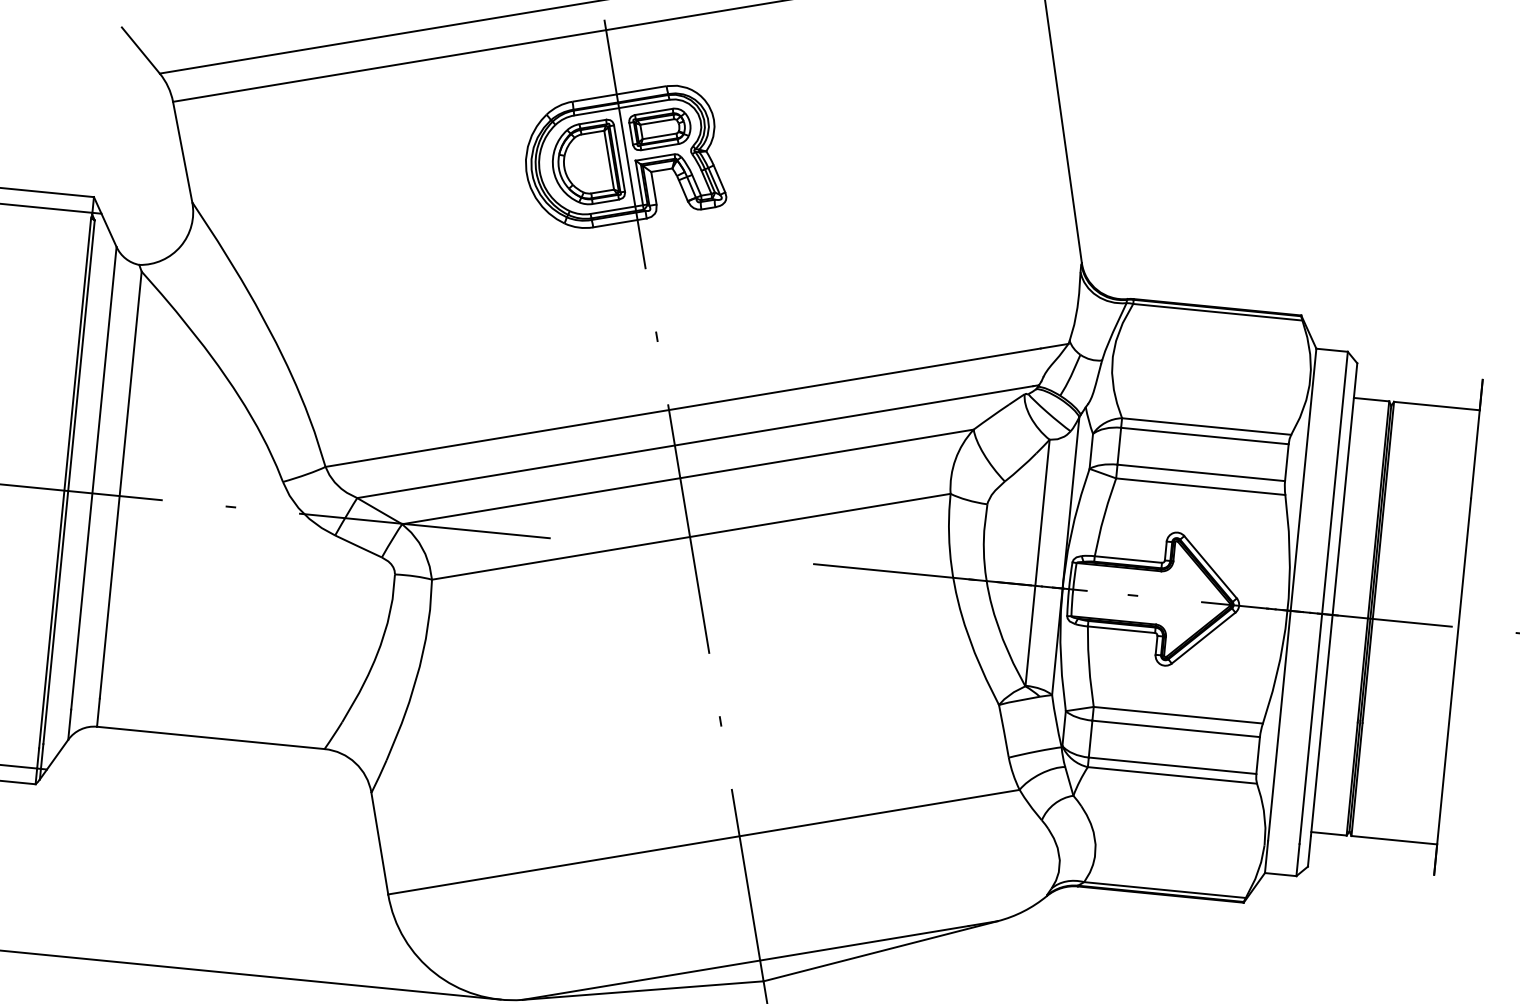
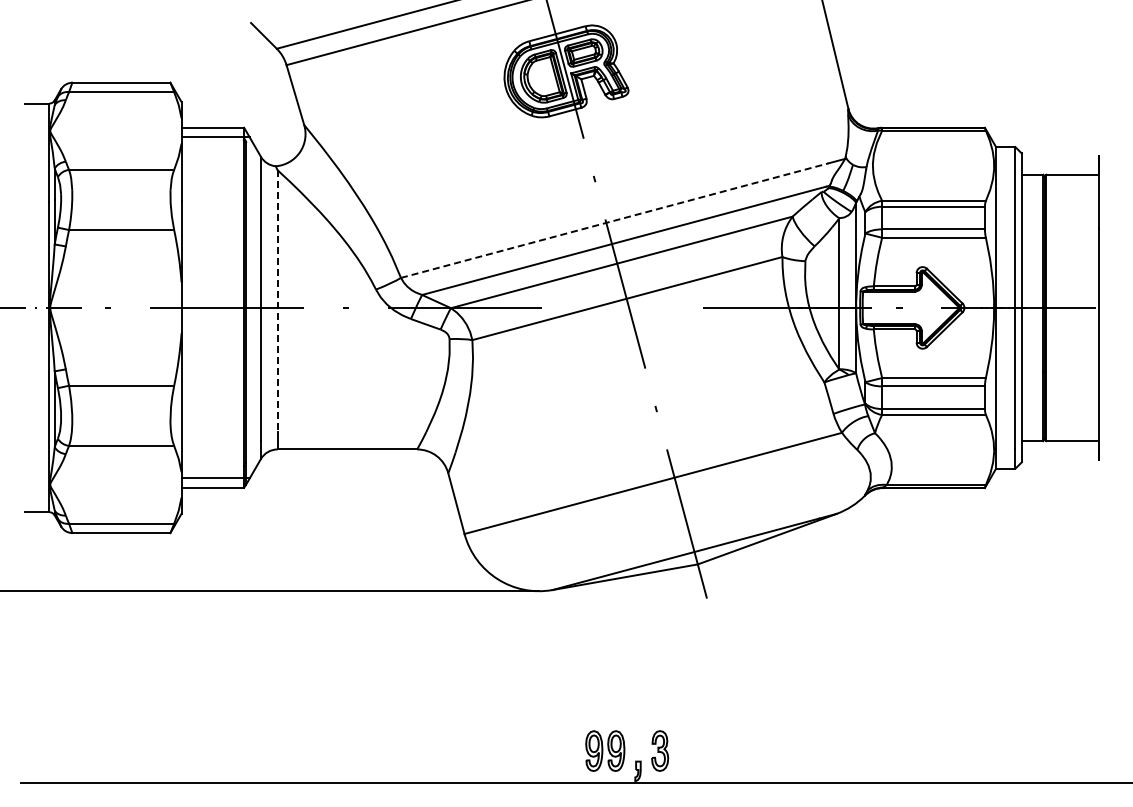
line: (684, 407) -> (615, 220), solid -> dashed
line: (120, 485) -> (277, 301), solid -> dashed

